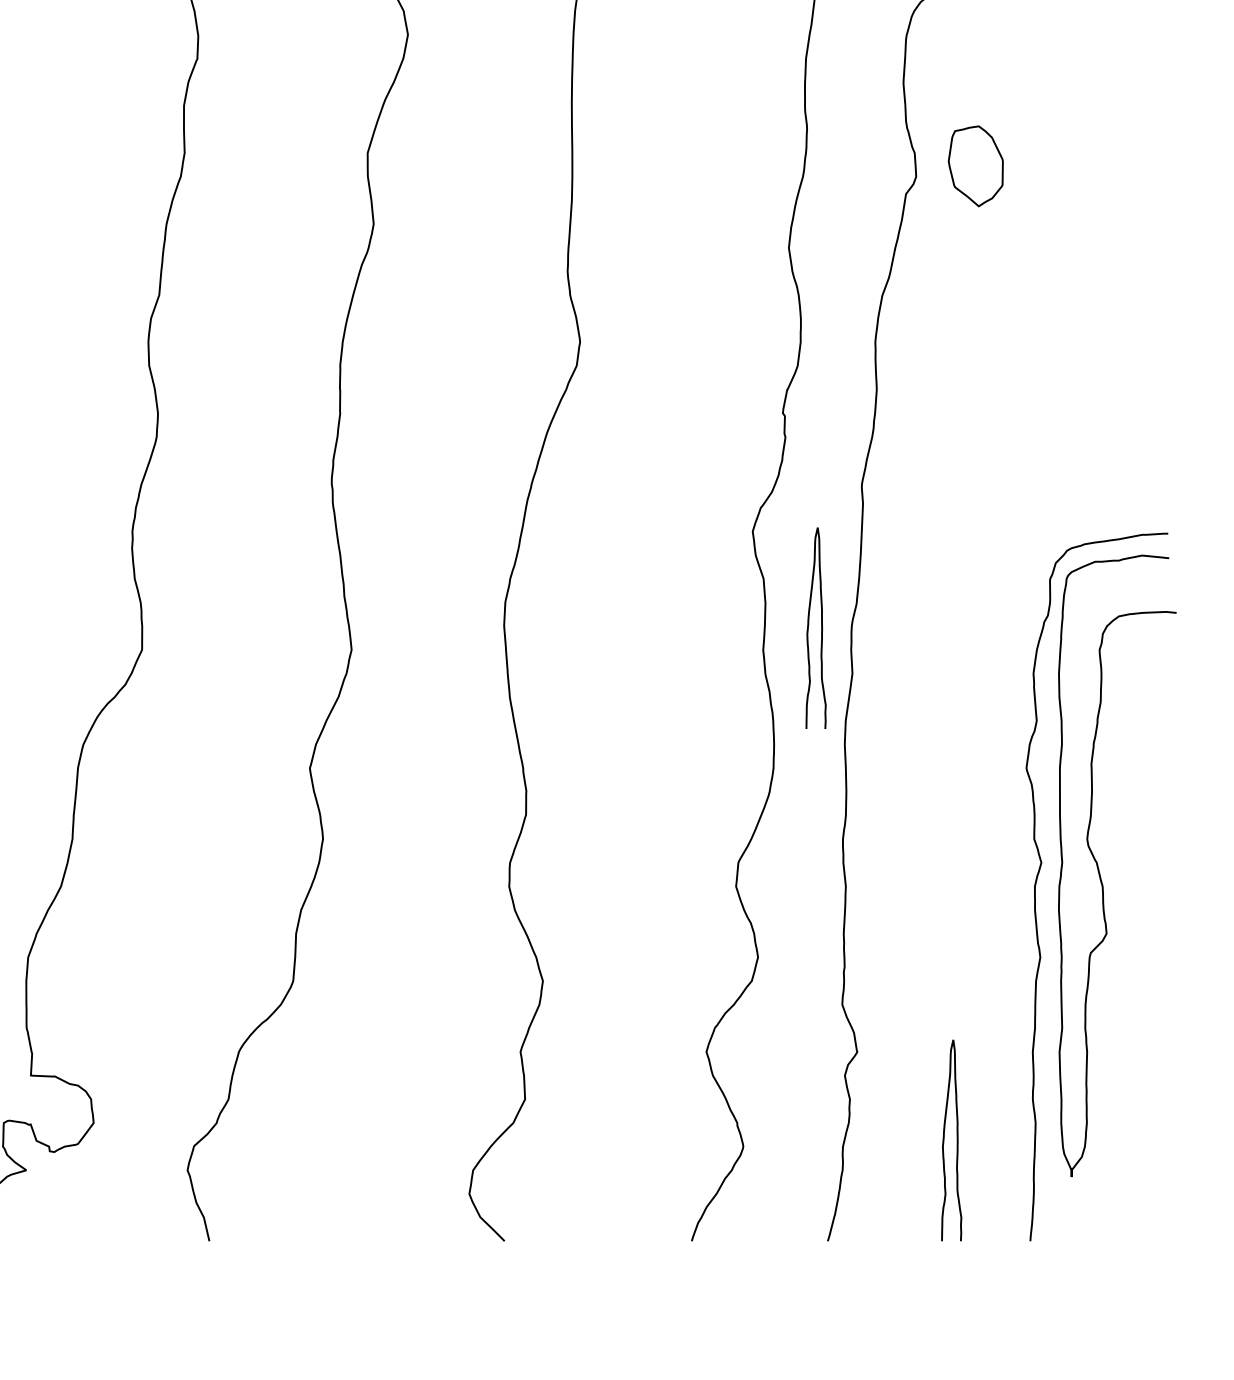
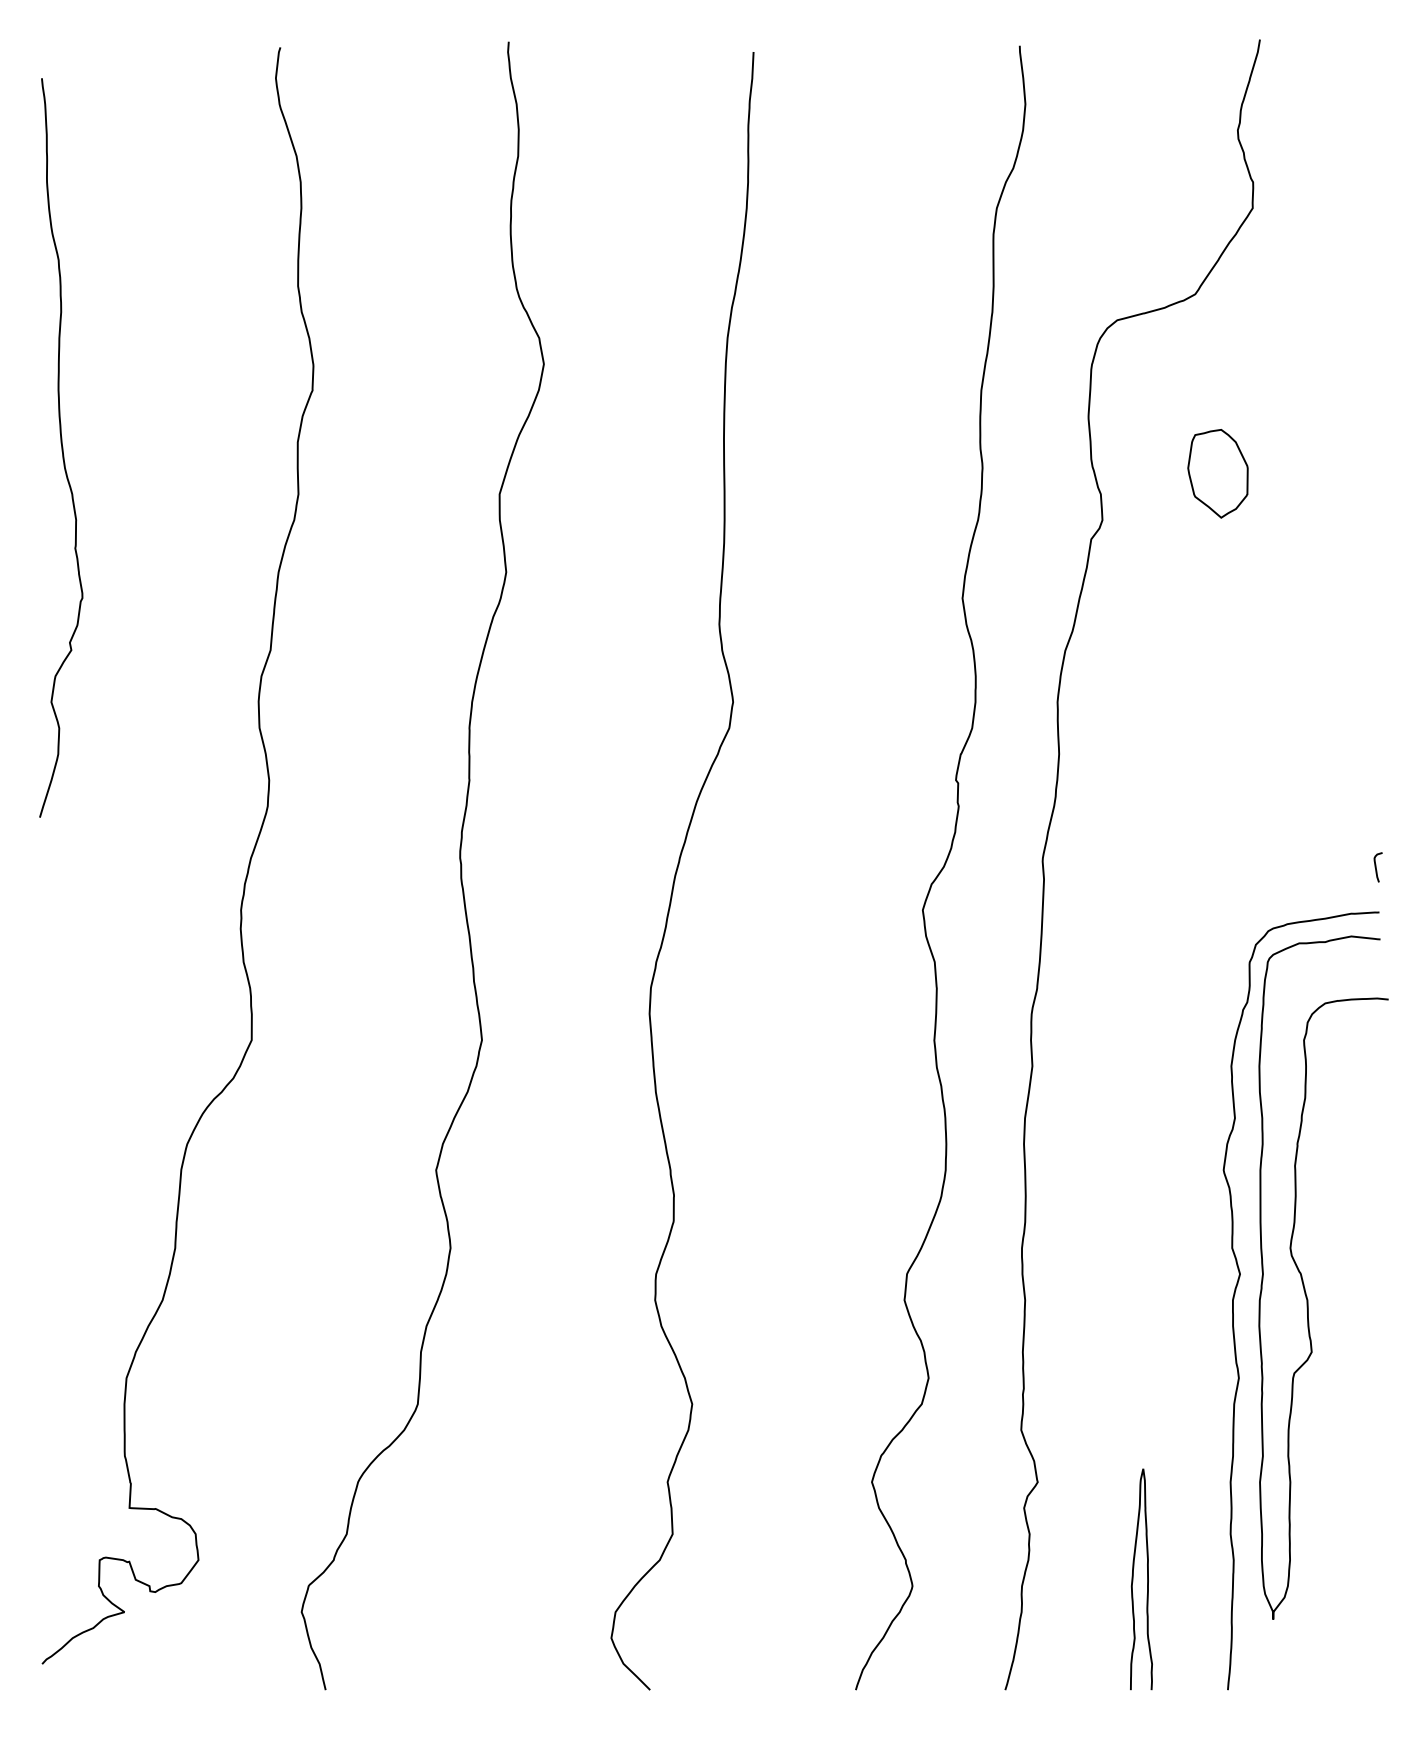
part: (975, 166) -> (1217, 473), moved
curve: (1165, 492) -> (1376, 867), added
curve: (821, 628) -> (998, 1016), removed

